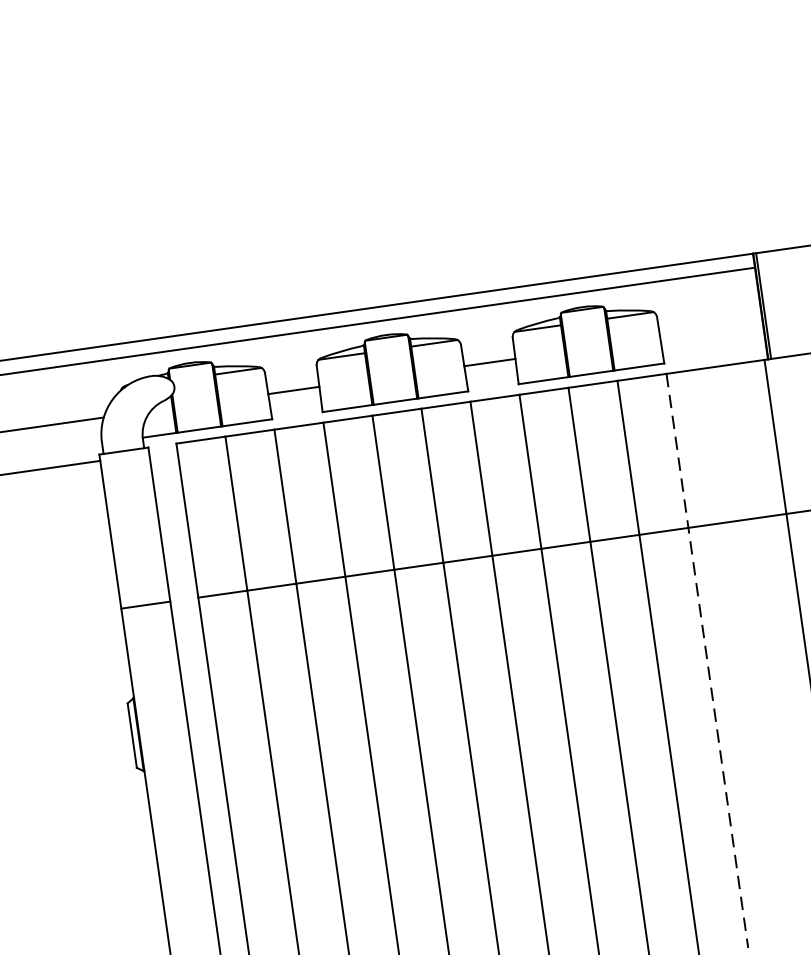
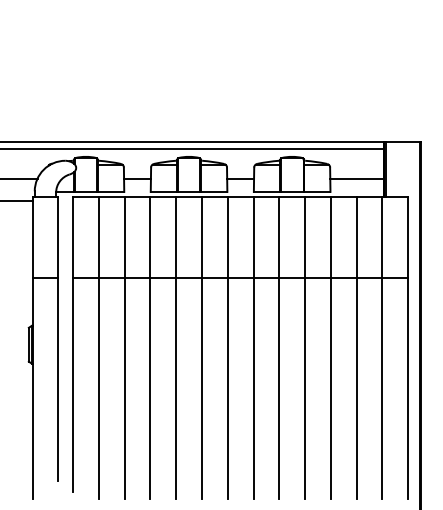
line: (712, 330) -> (357, 178), added
line: (756, 654) -> (356, 348), added
line: (706, 661) -> (330, 348), dashed -> solid

